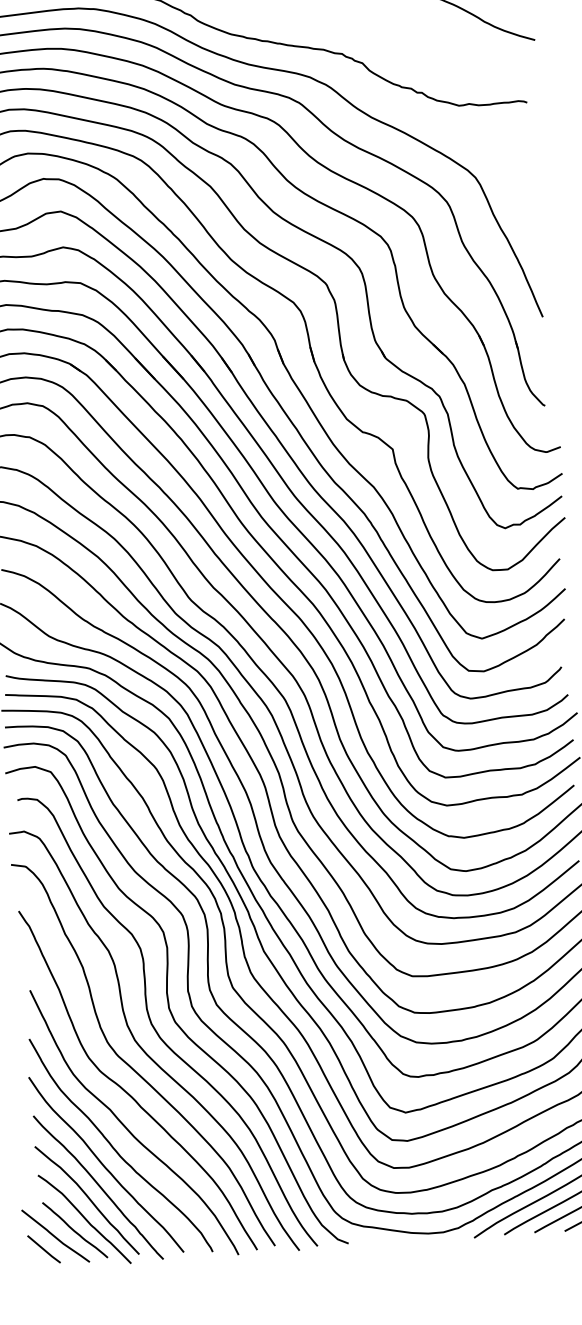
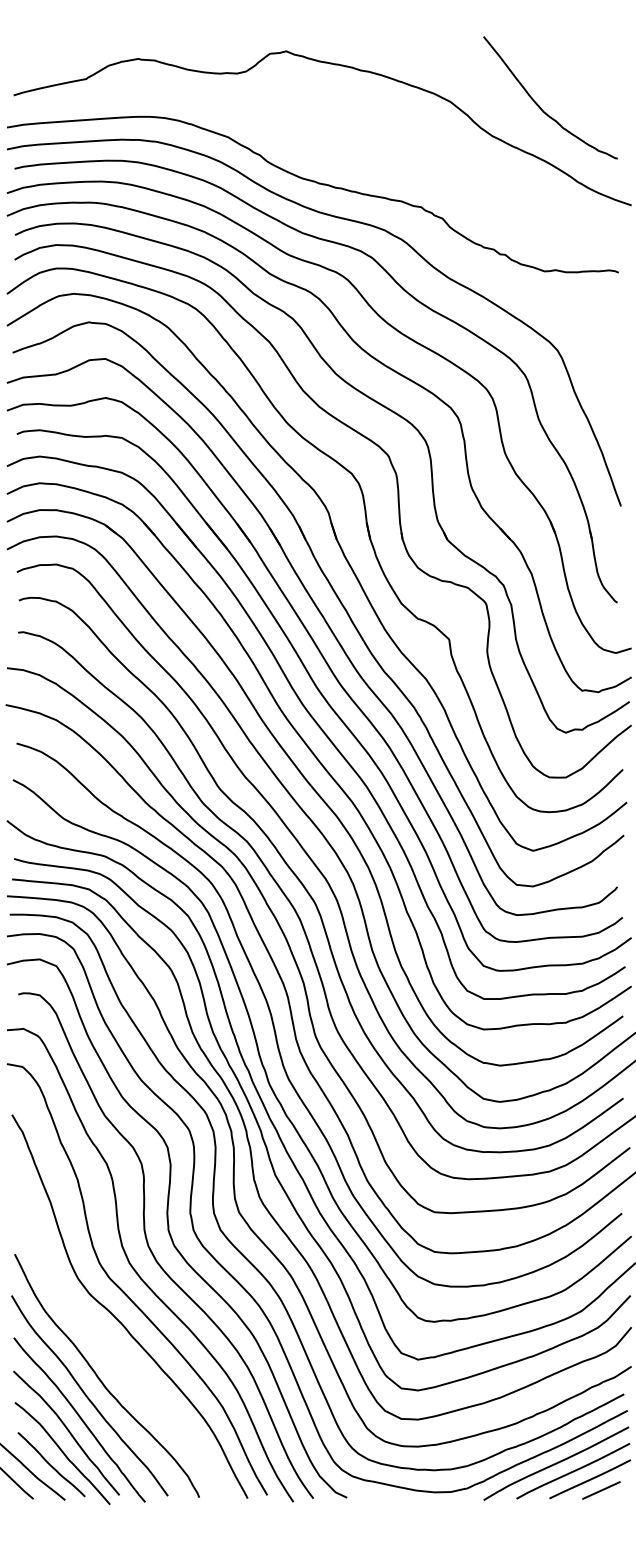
curve: (127, 1128) -> (115, 1357), removed

